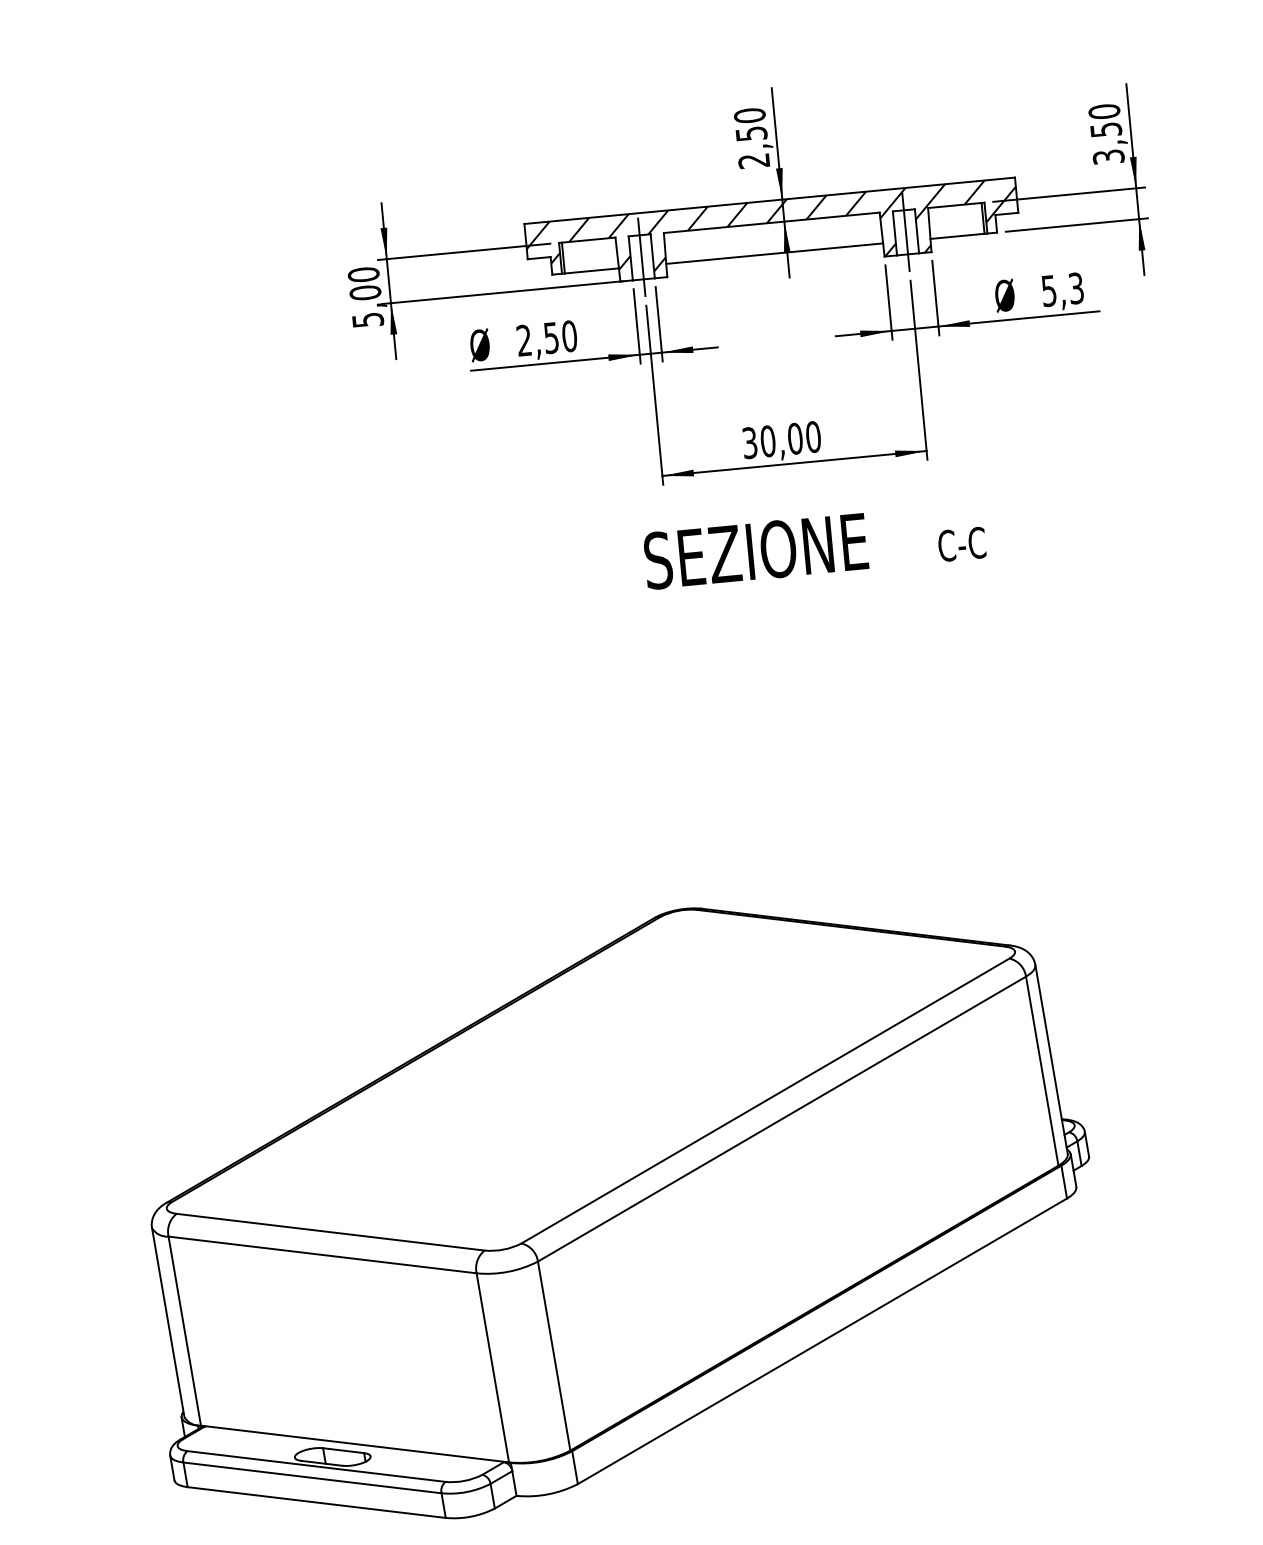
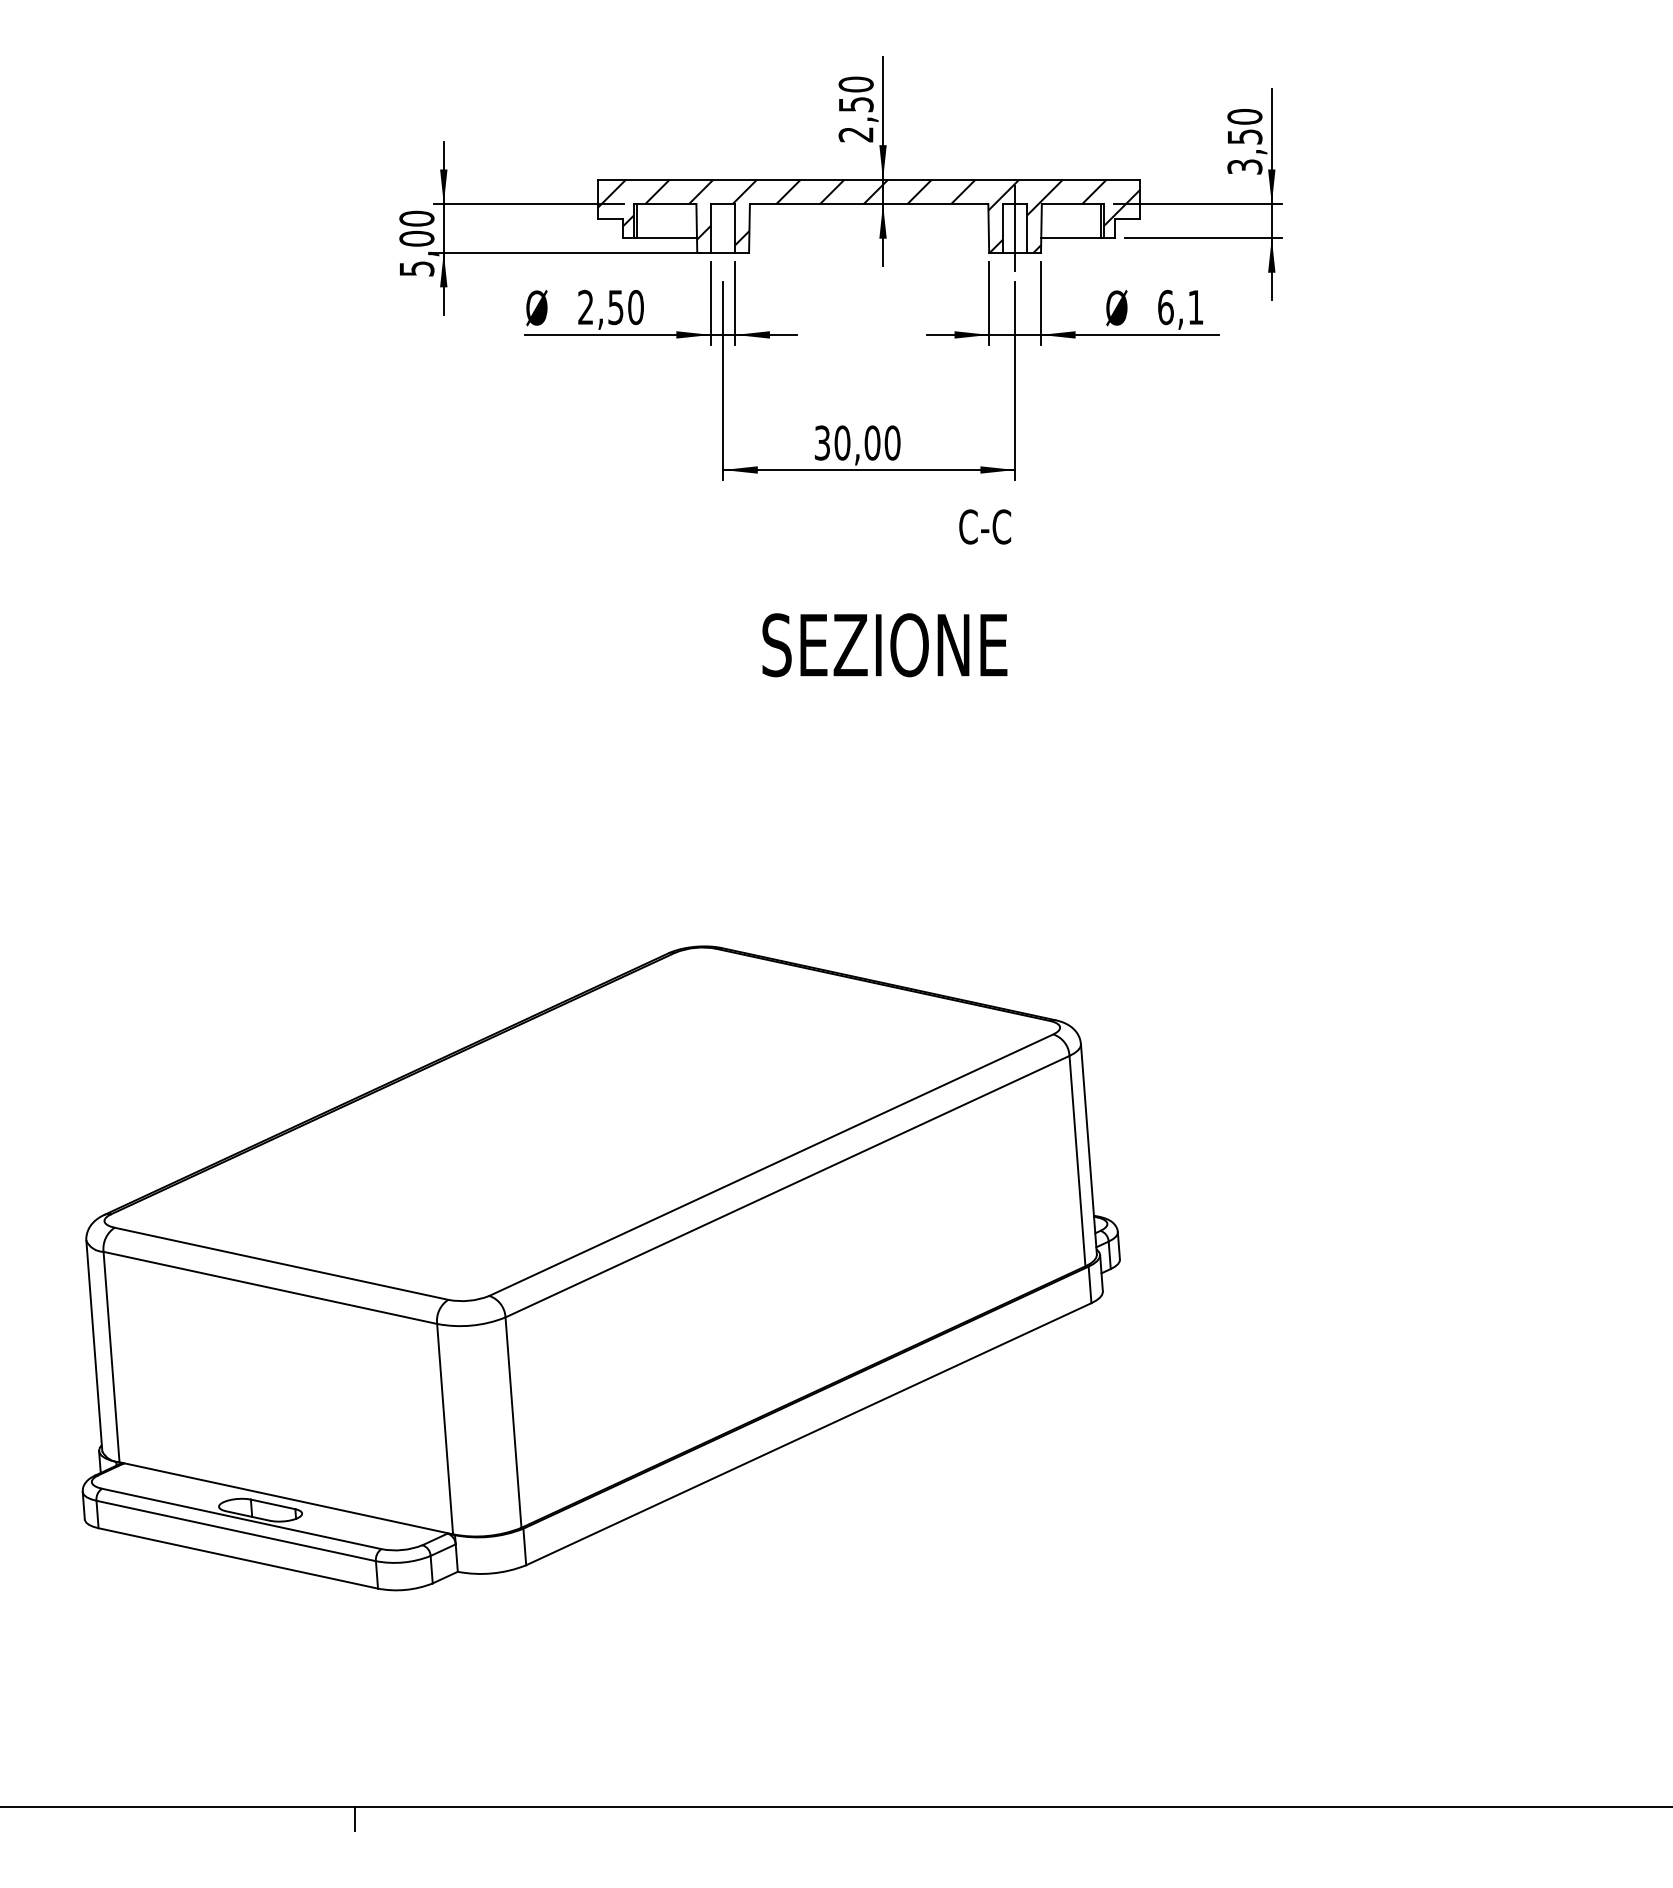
line: (774, 254) -> (868, 238), removed
line: (642, 257) -> (723, 228), removed
text: (1062, 289) -> (1180, 307), 5,3 -> 6,1
text: (962, 543) -> (985, 526), moved
text: (755, 551) -> (884, 645), moved

